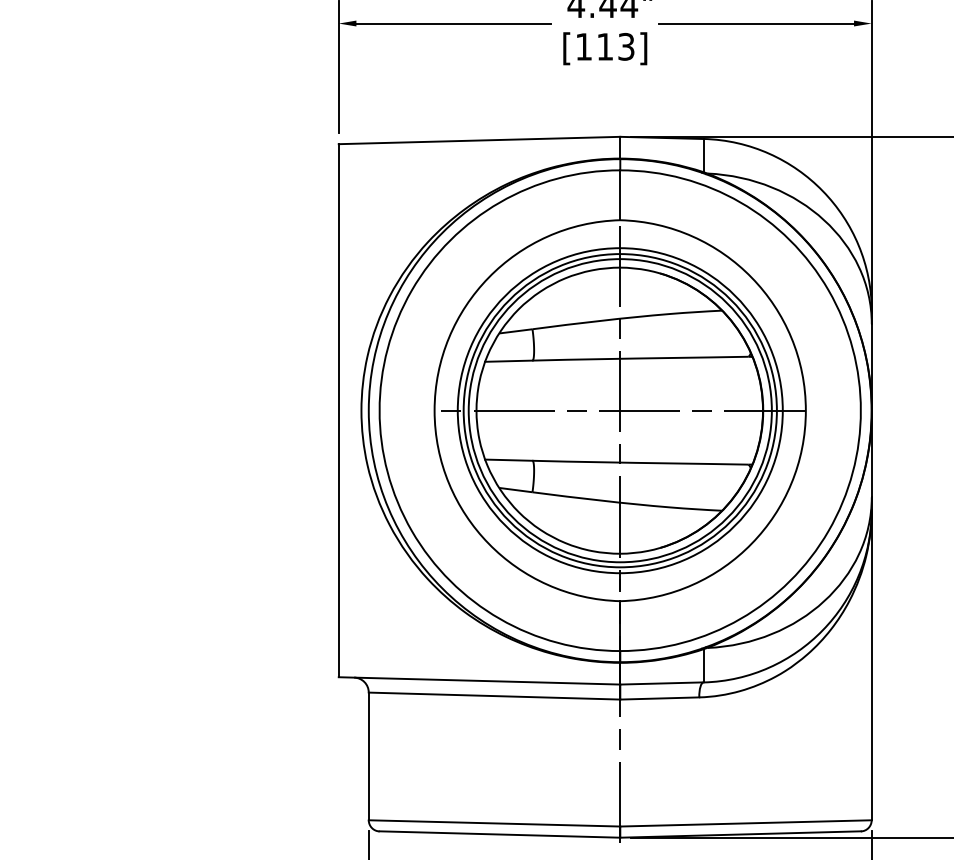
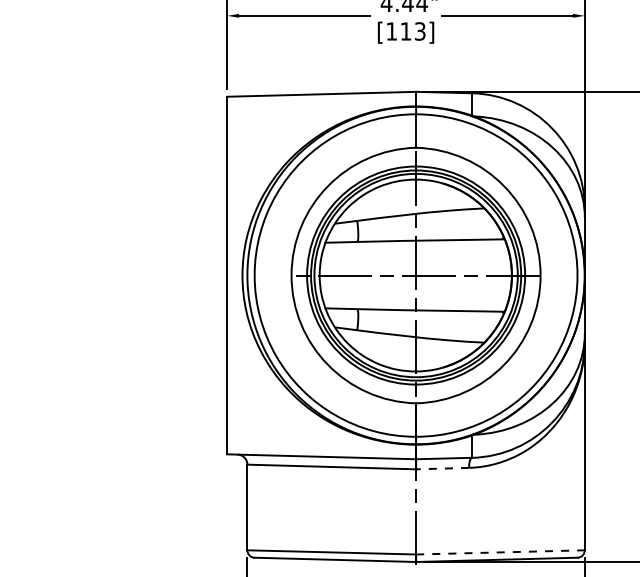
line: (659, 698) -> (442, 468), solid -> dashed
line: (746, 823) -> (500, 552), solid -> dashed

